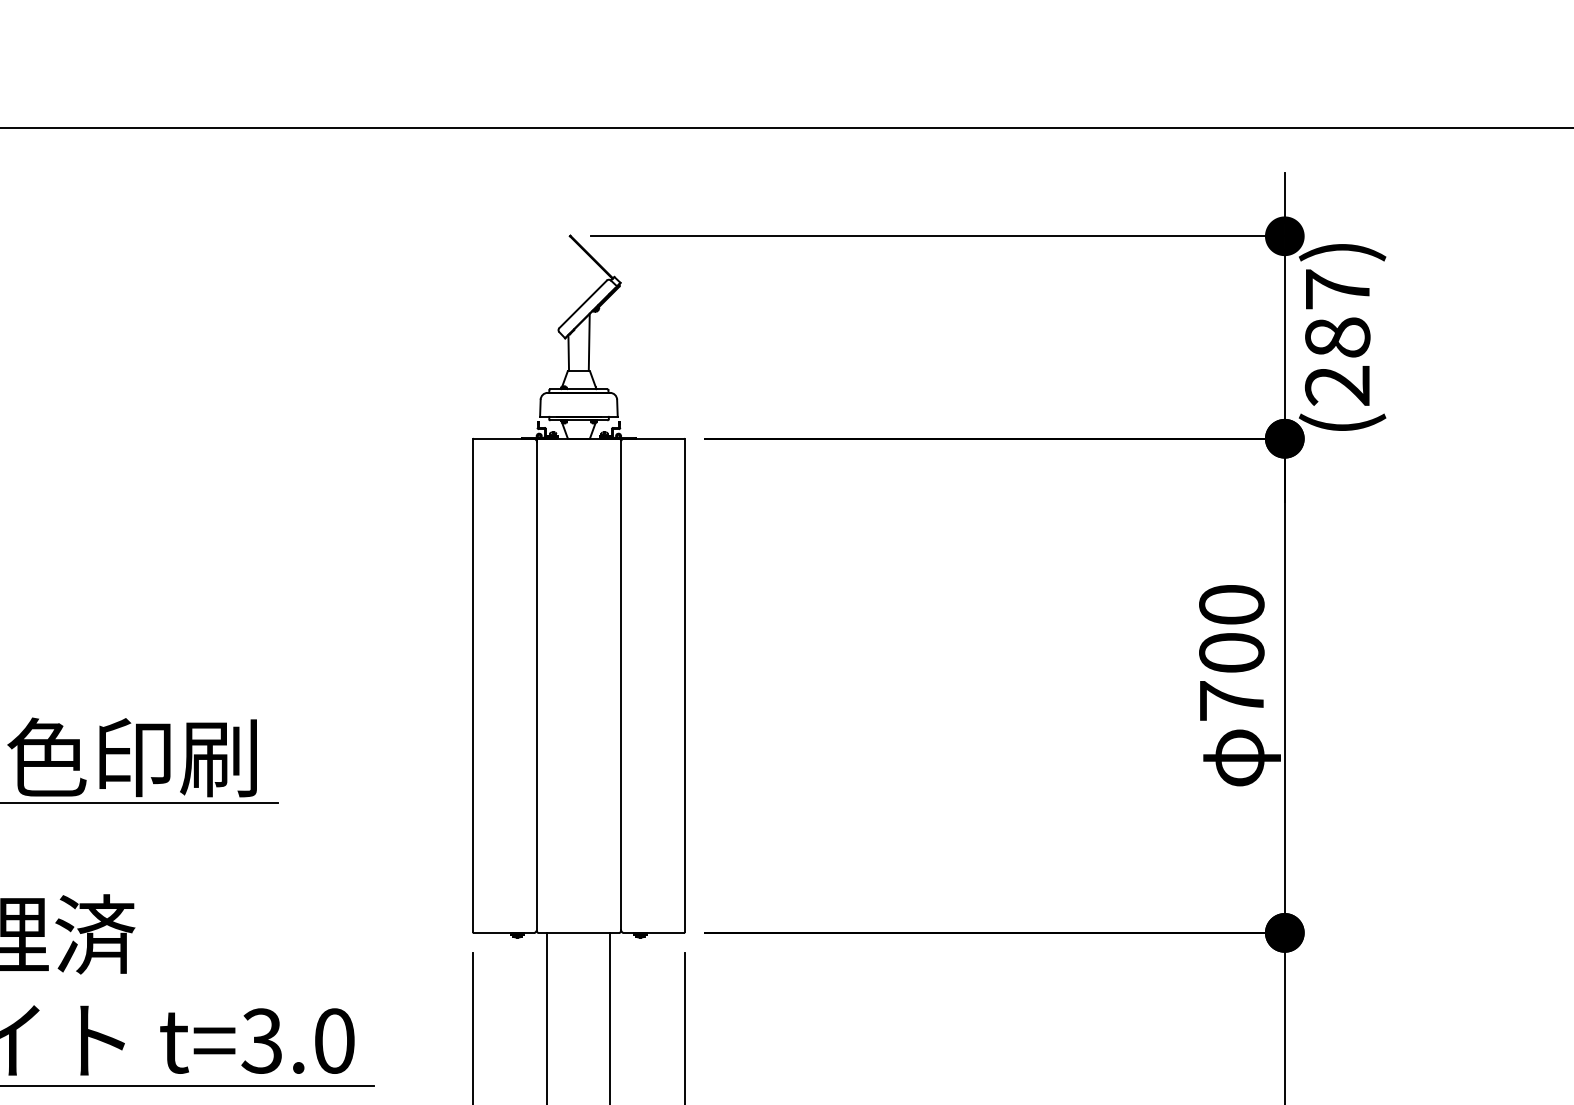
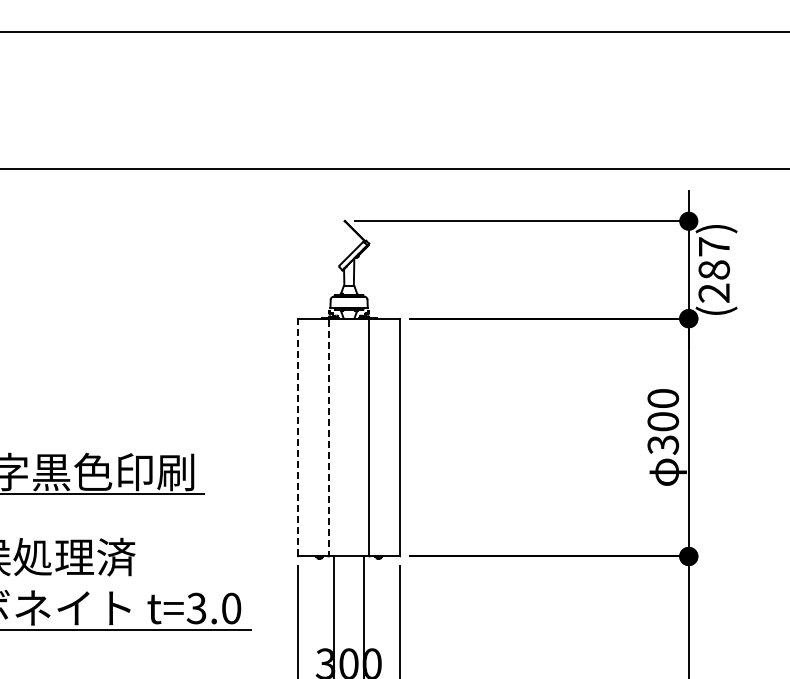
line: (473, 685) -> (298, 437), solid -> dashed
line: (536, 685) -> (328, 437), solid -> dashed
text: (1232, 700) -> (663, 444), 700 -> 300

